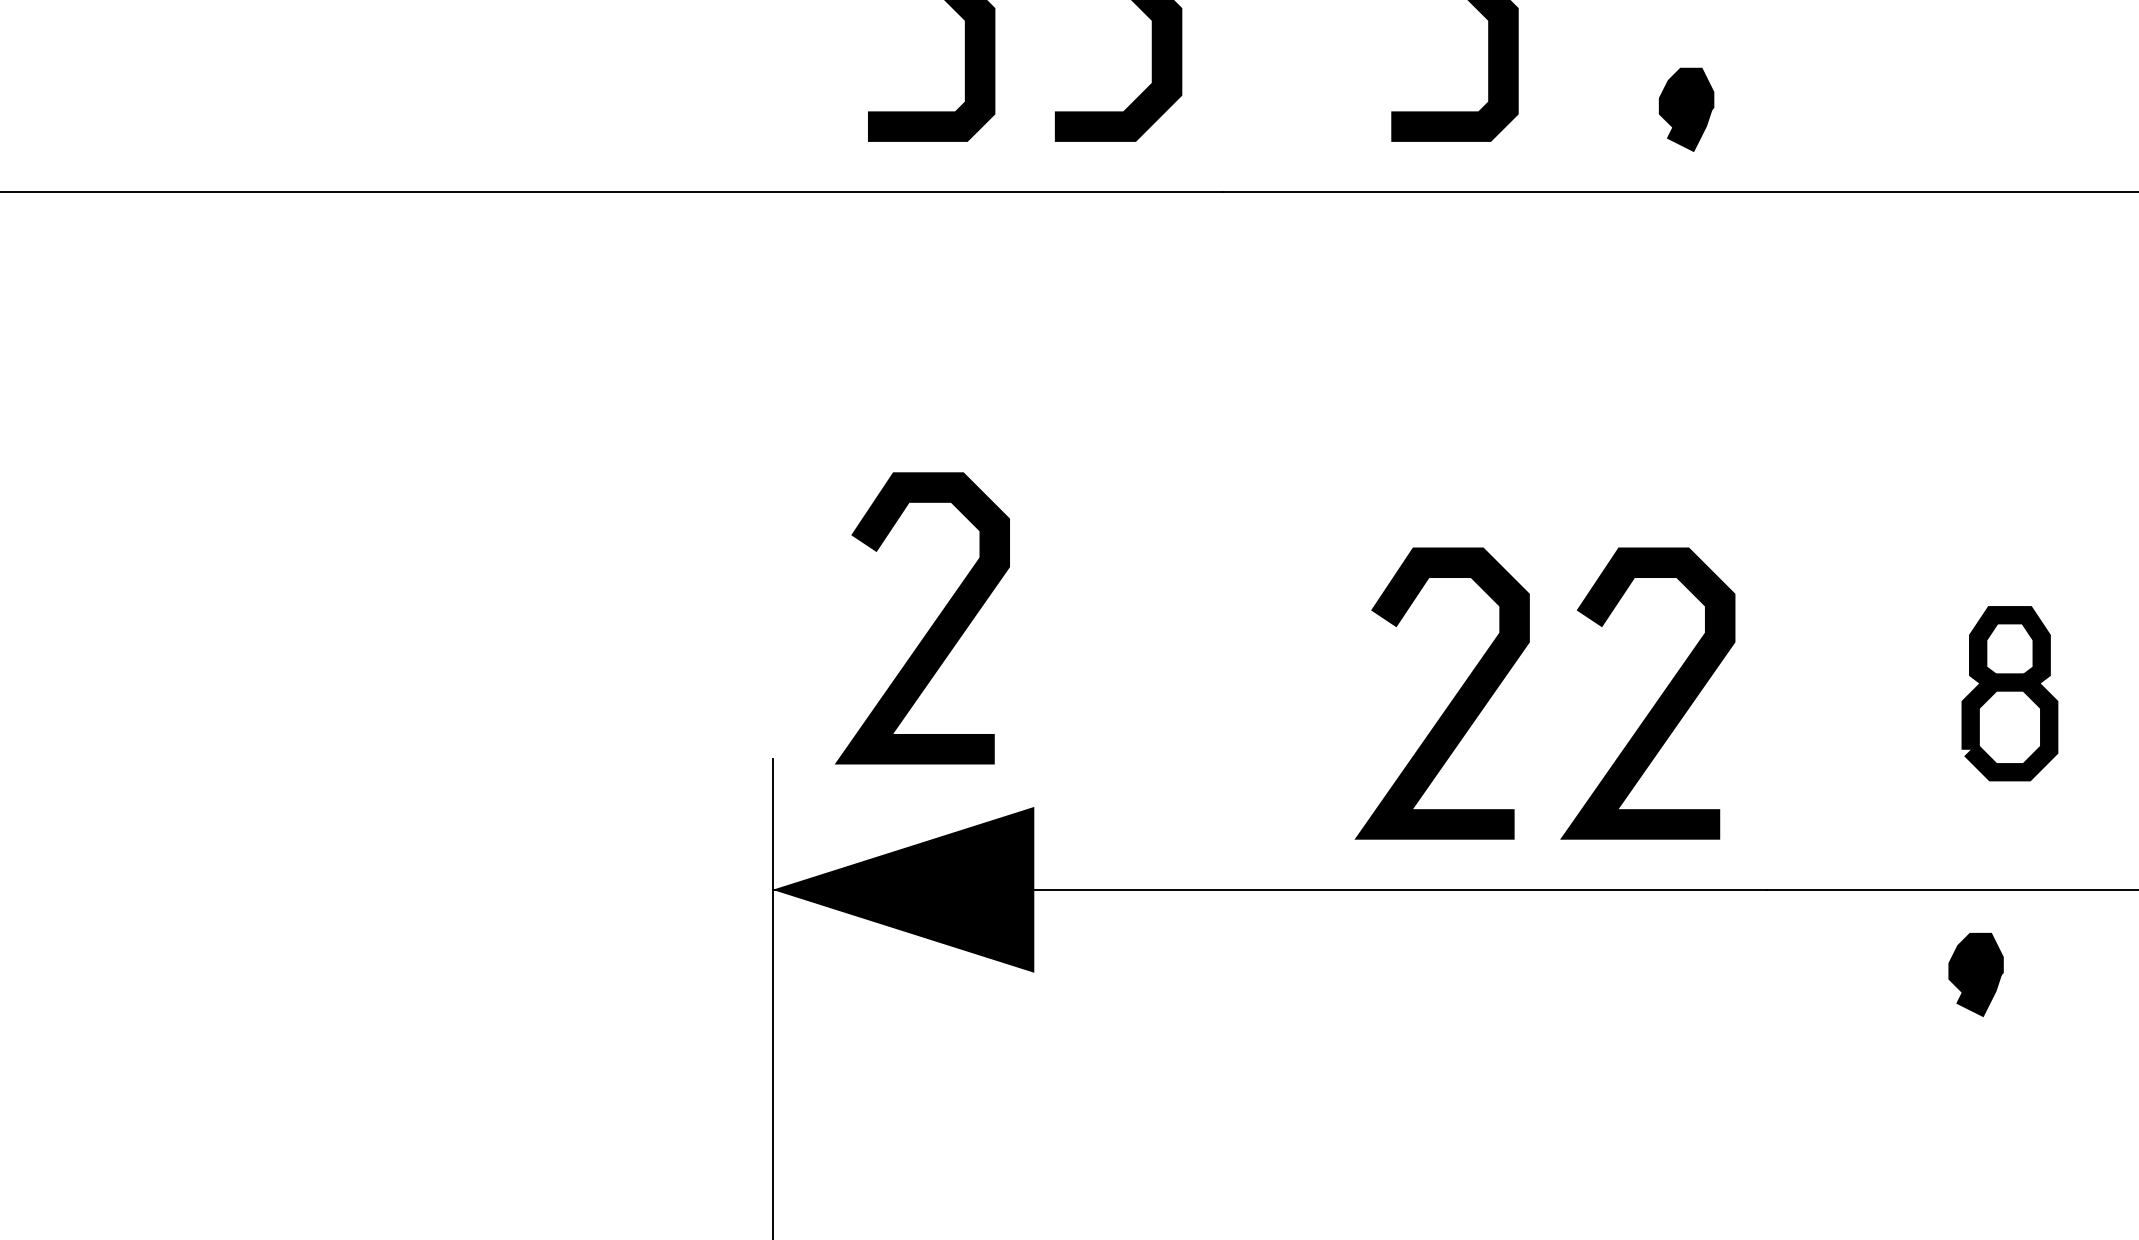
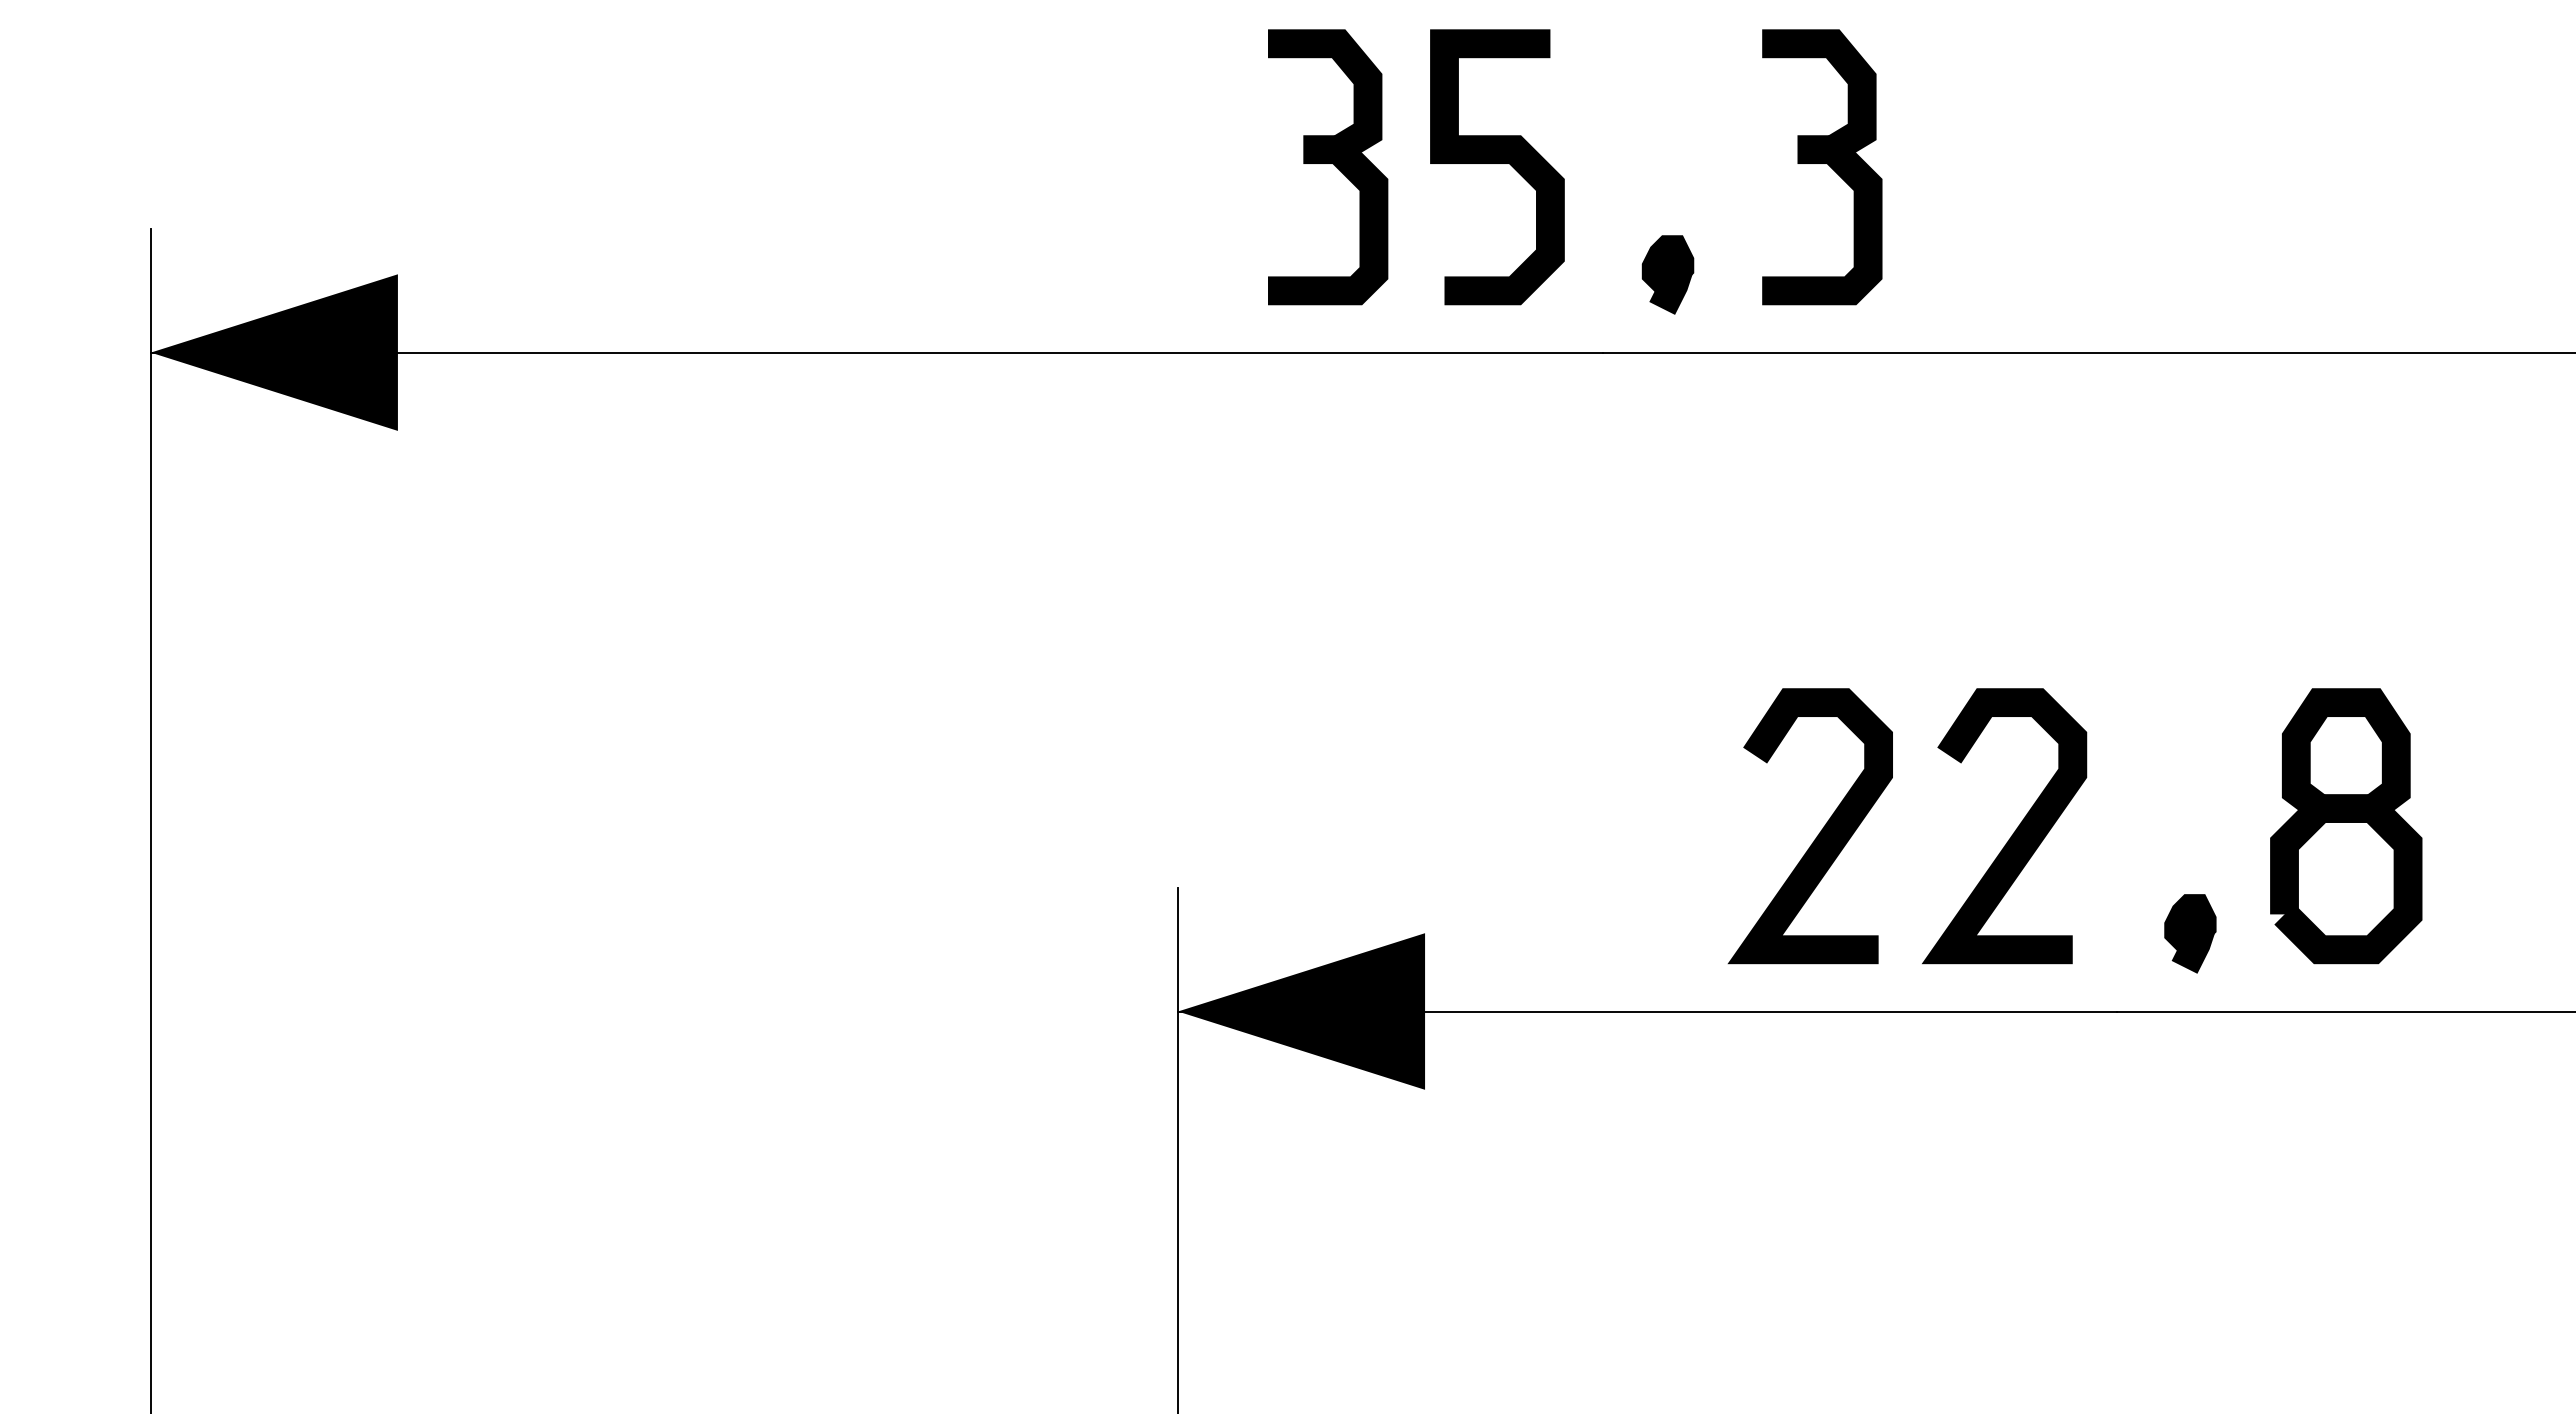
part: (1686, 109) -> (1667, 274), moved
curve: (932, 625) -> (1328, 761), removed
part: (2010, 693) -> (2346, 826), size x1.67
part: (1976, 974) -> (2190, 933), moved

